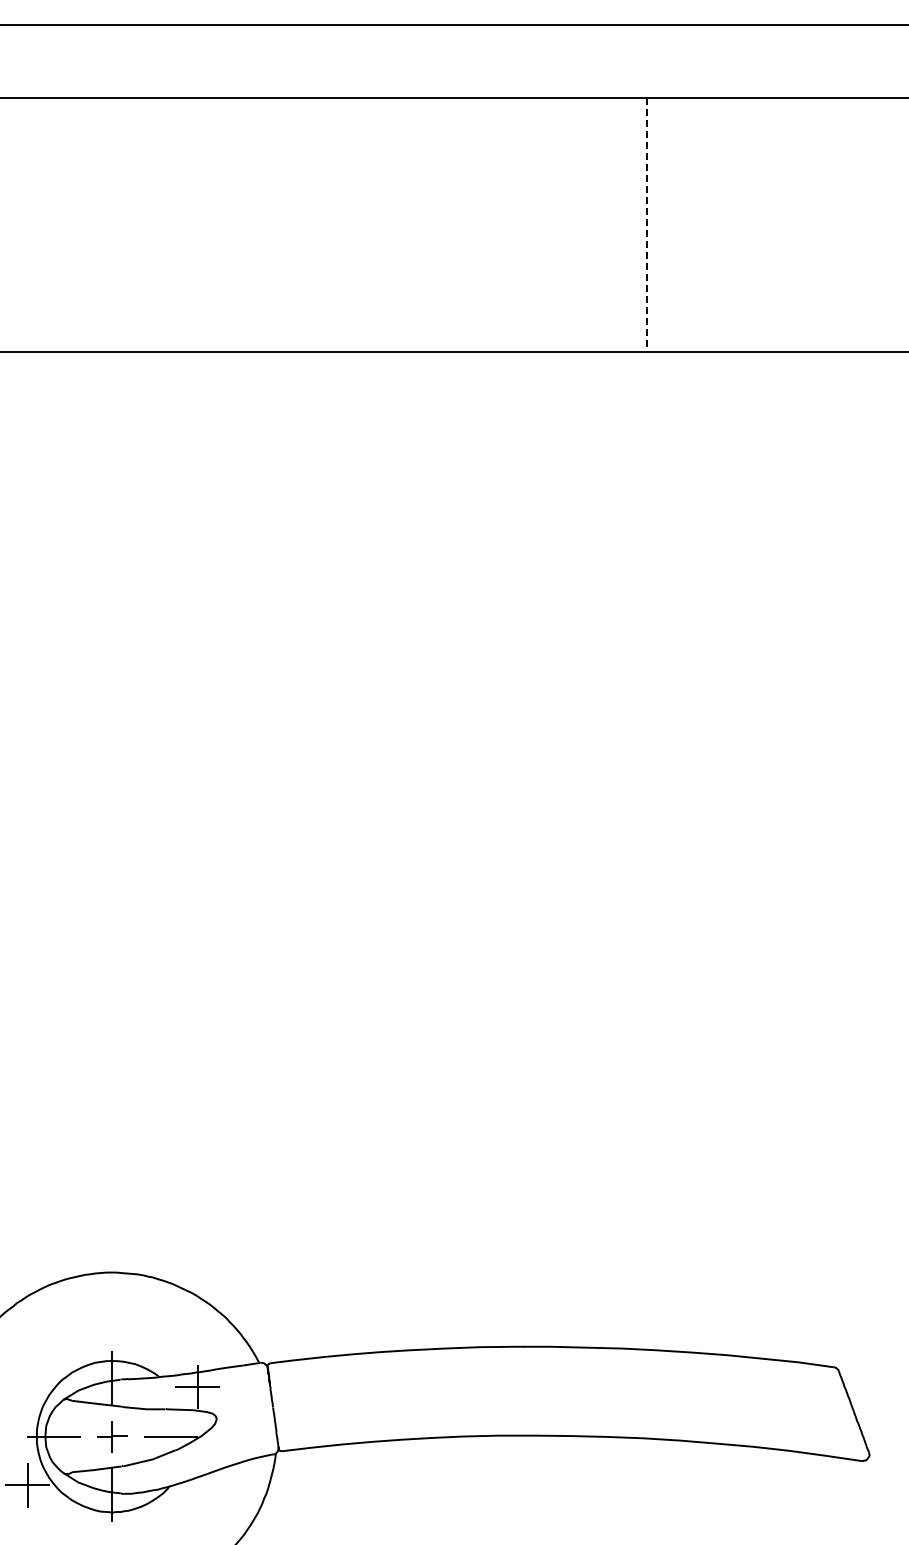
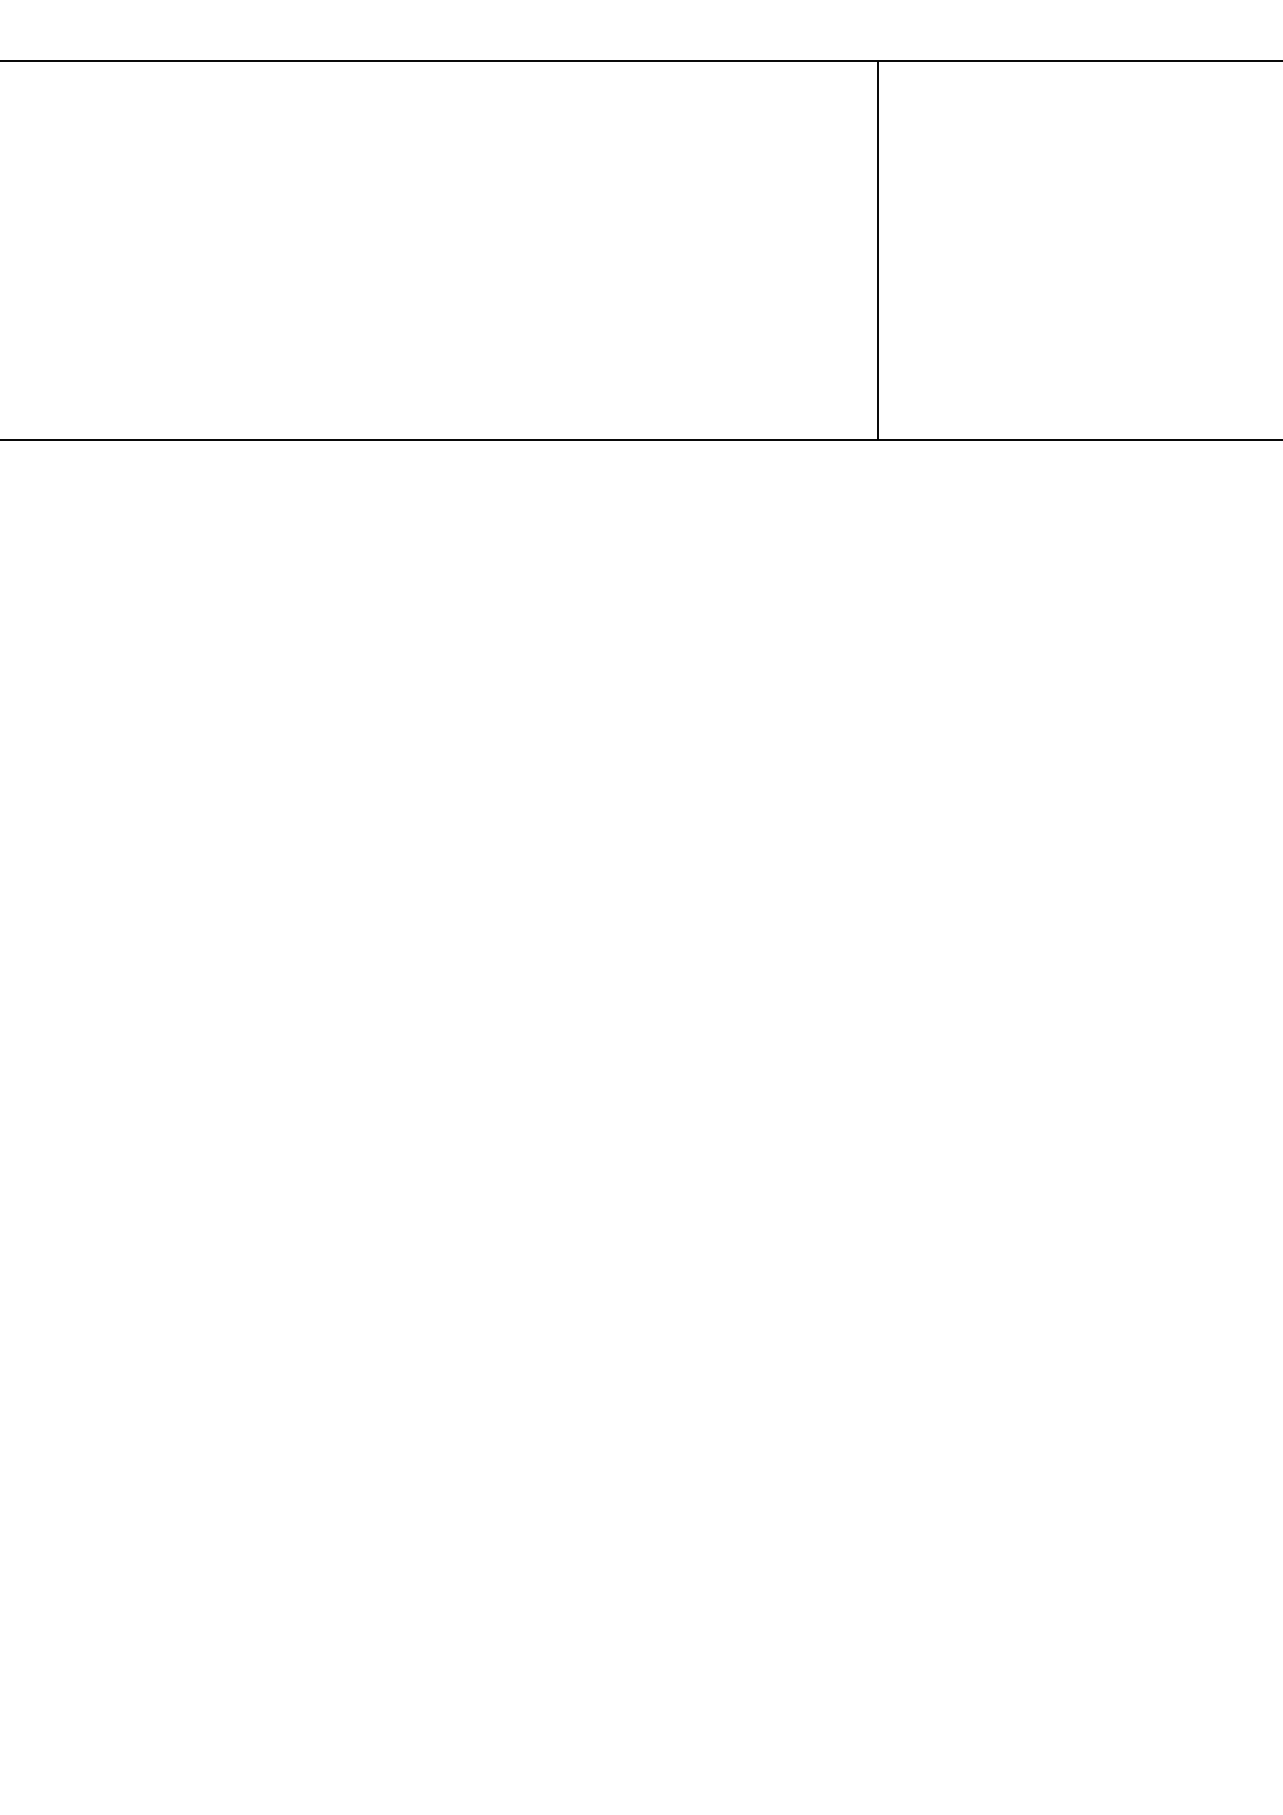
line: (647, 224) -> (878, 249), dashed -> solid

